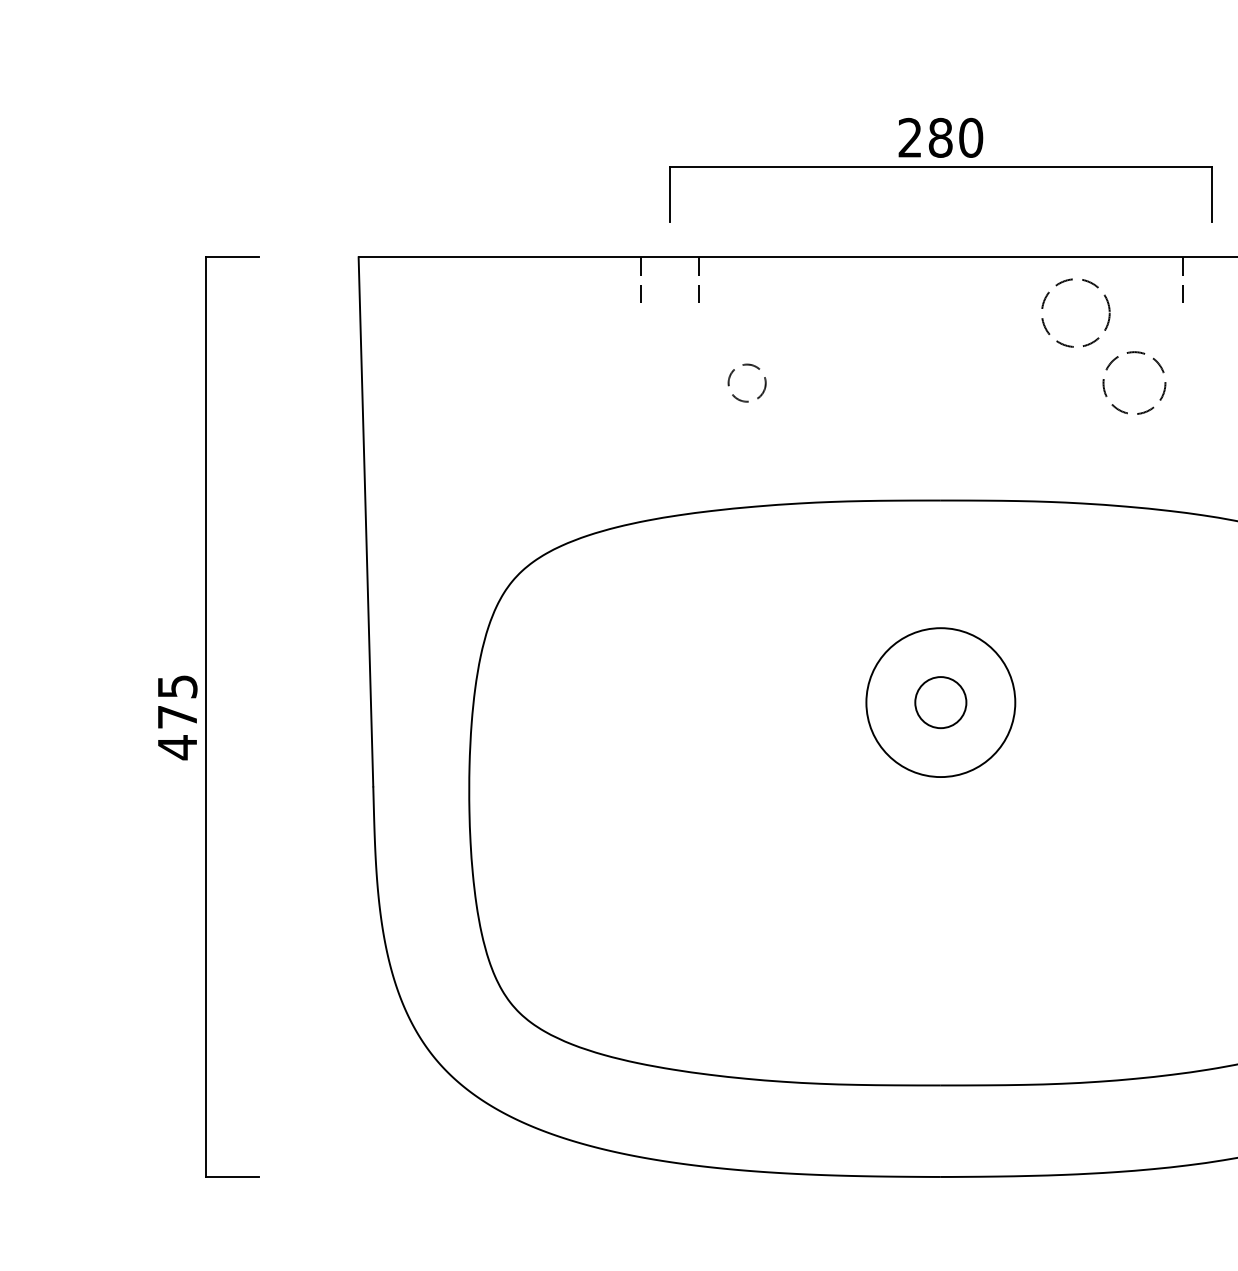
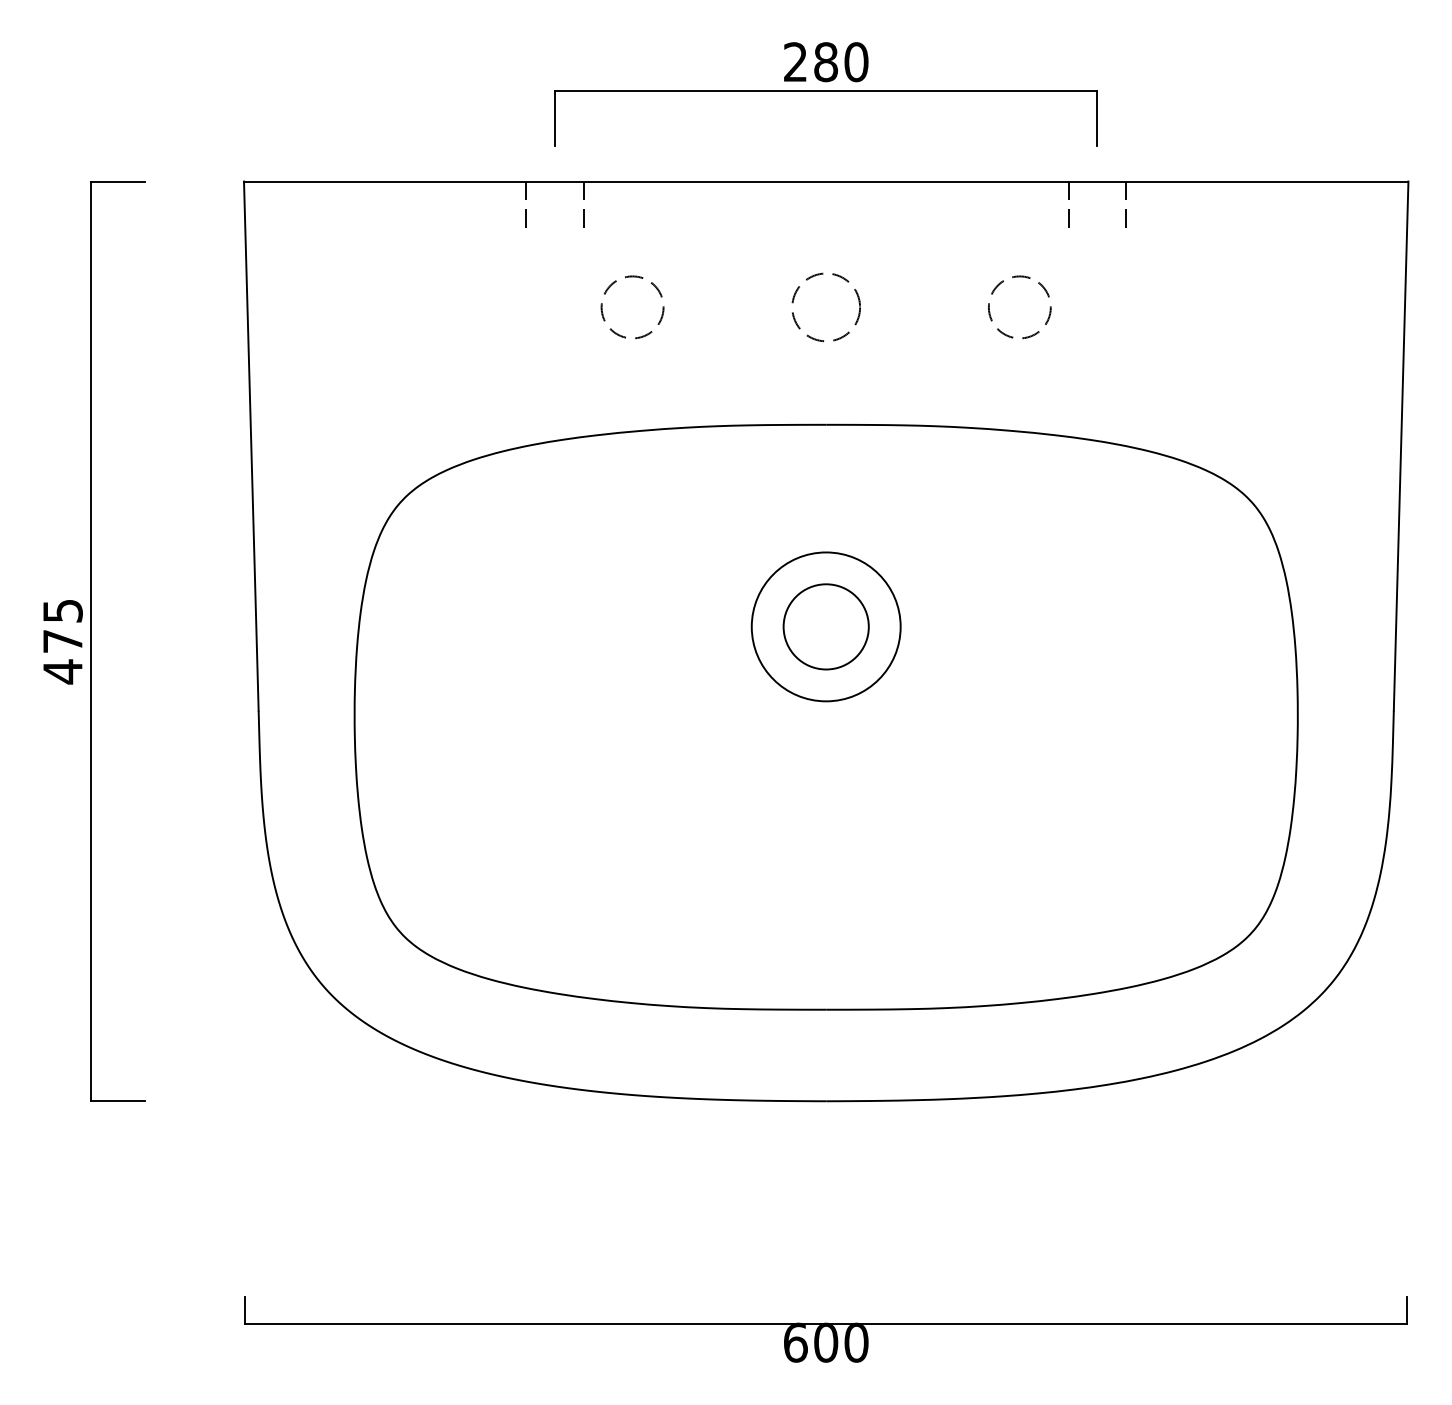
circle: (1075, 313) -> (825, 307), moved
circle: (747, 383) -> (632, 307), size x1.67
circle: (940, 702) -> (825, 626), size x1.67

